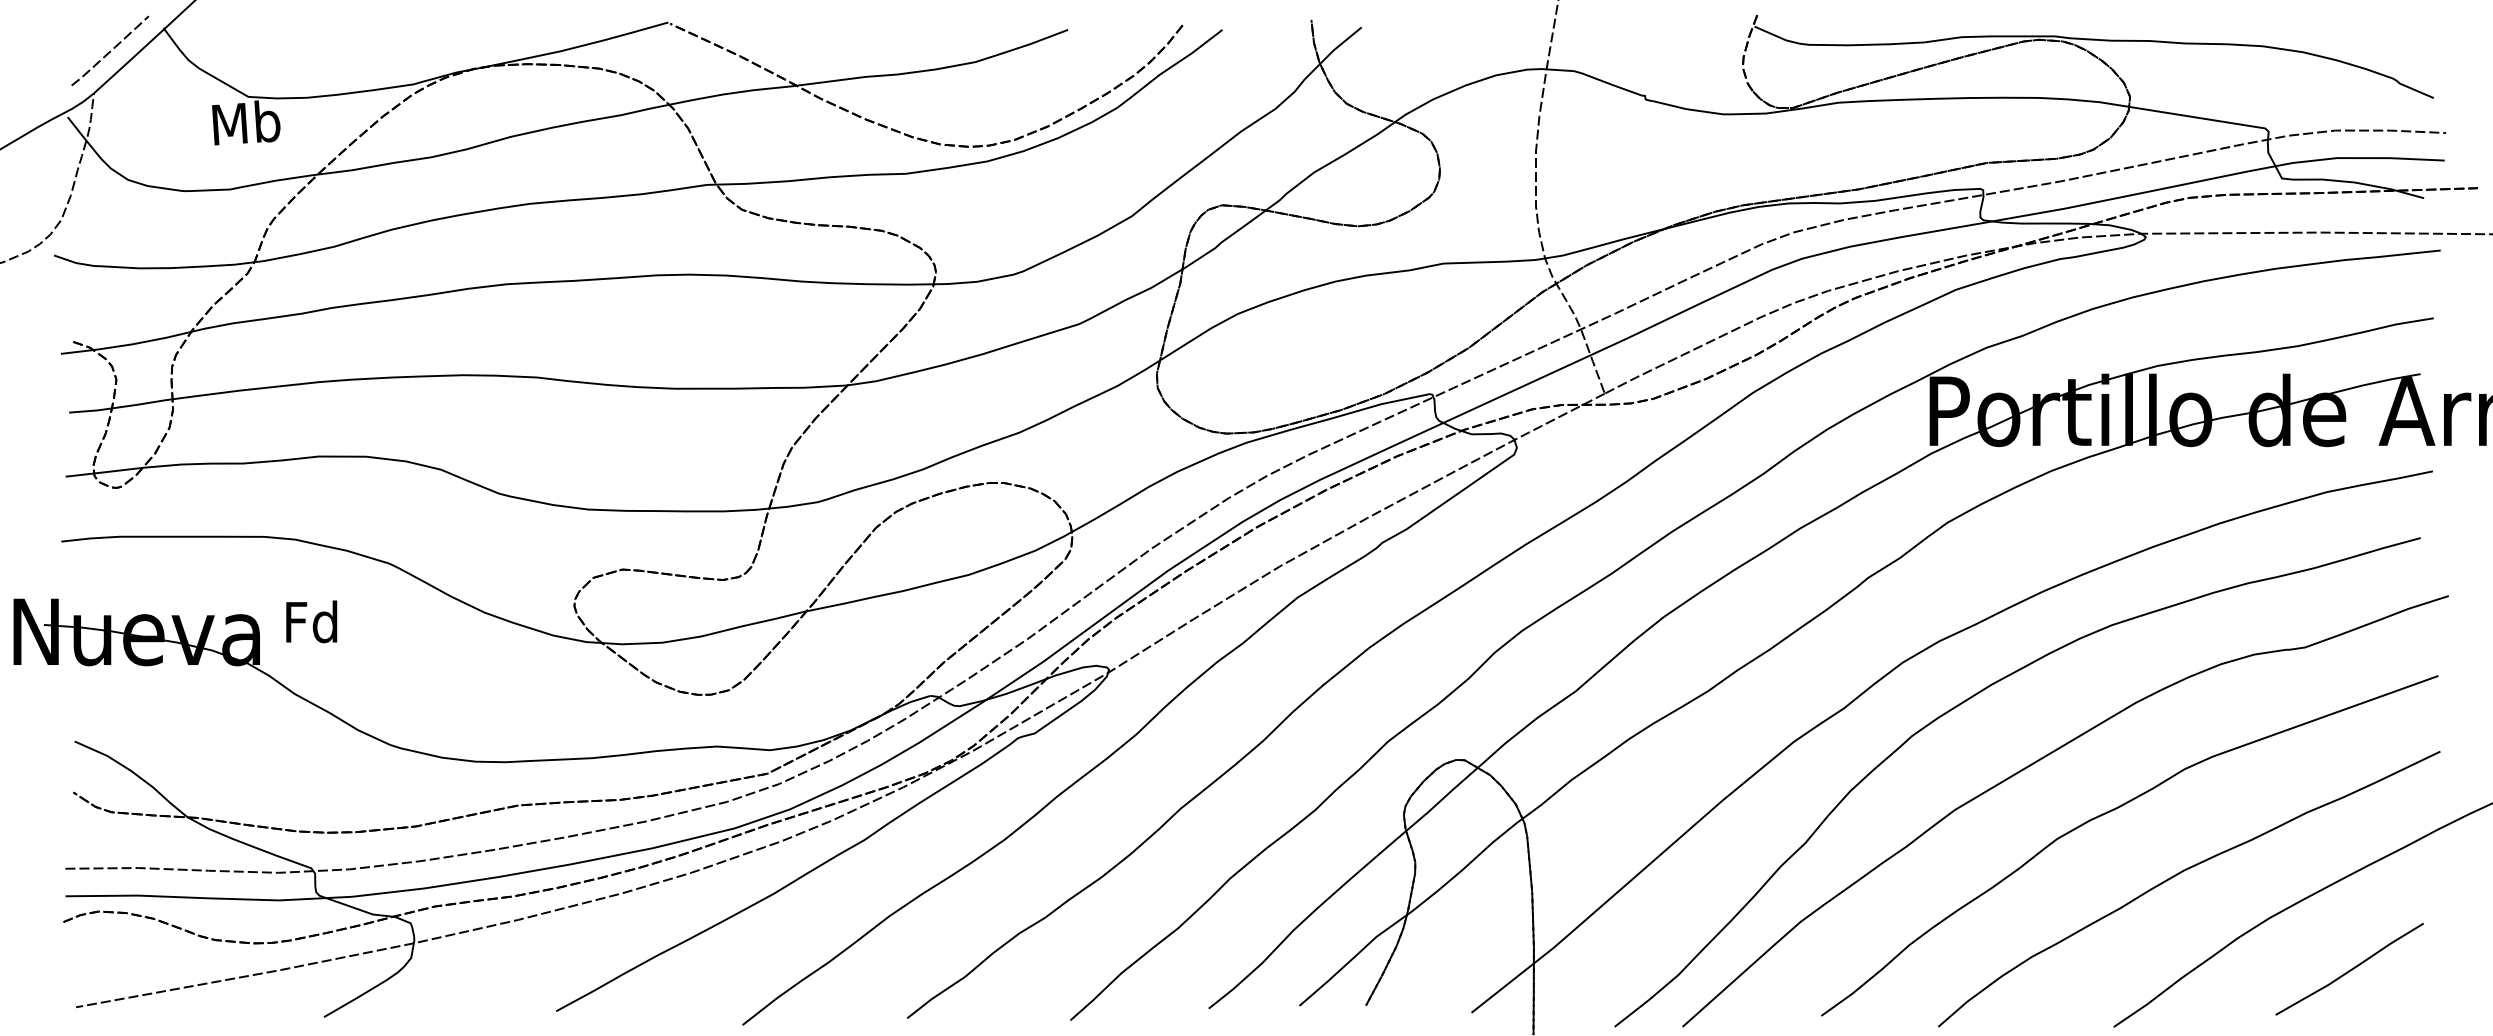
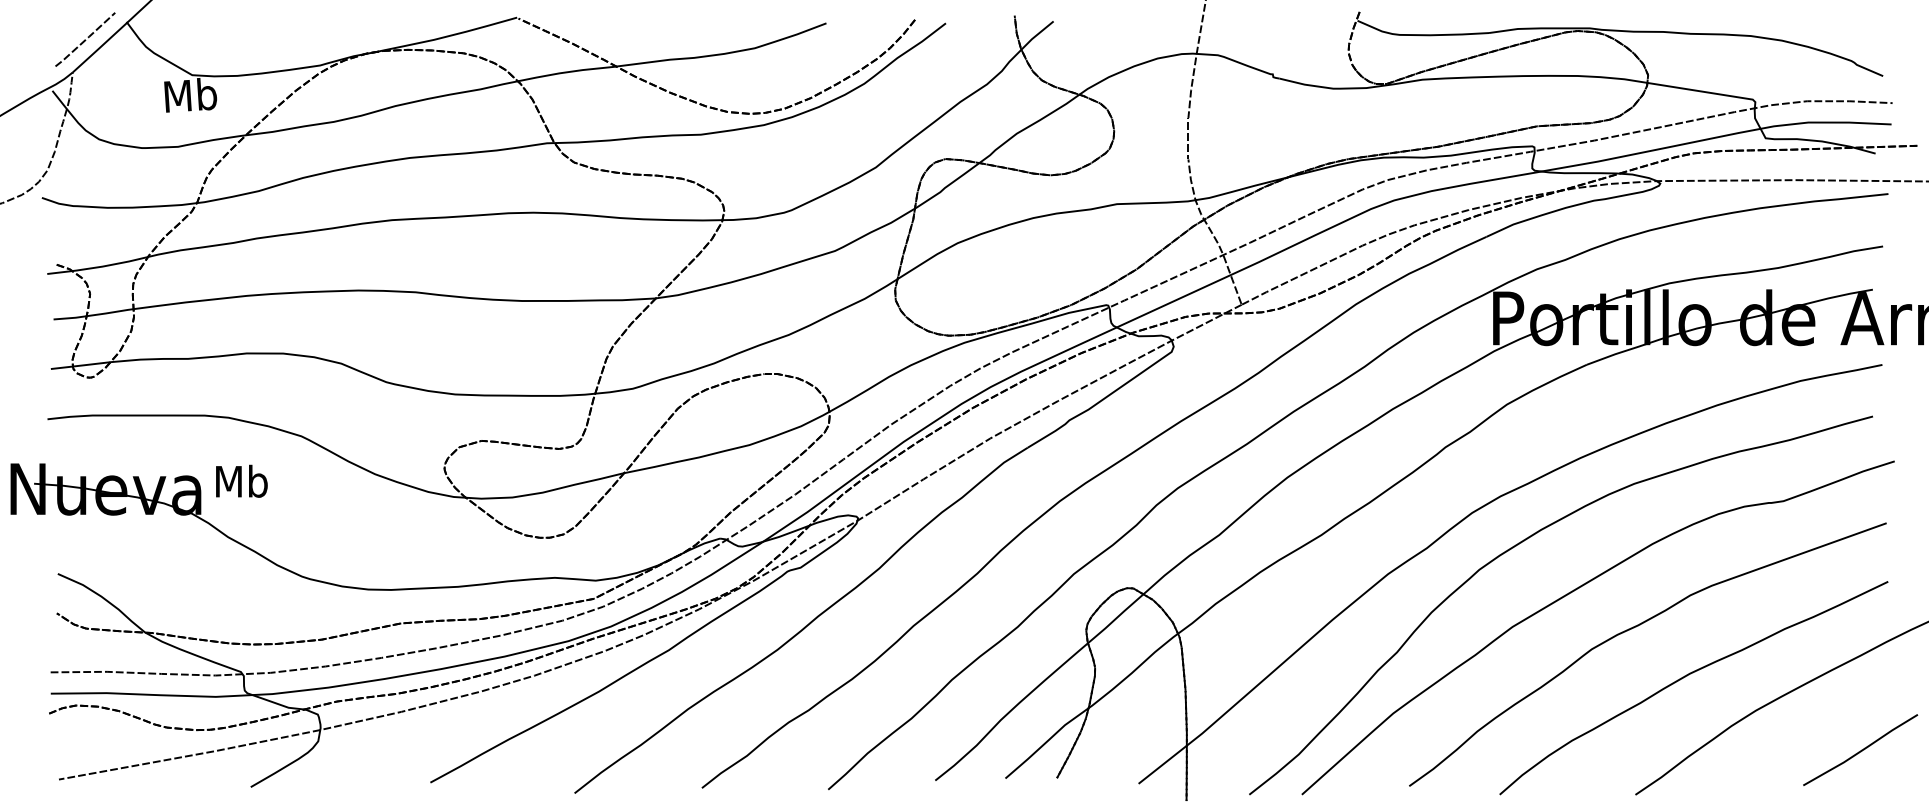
text: (312, 621) -> (241, 481), Fd -> Mb
curve: (2350, 969) -> (1861, 750), moved

